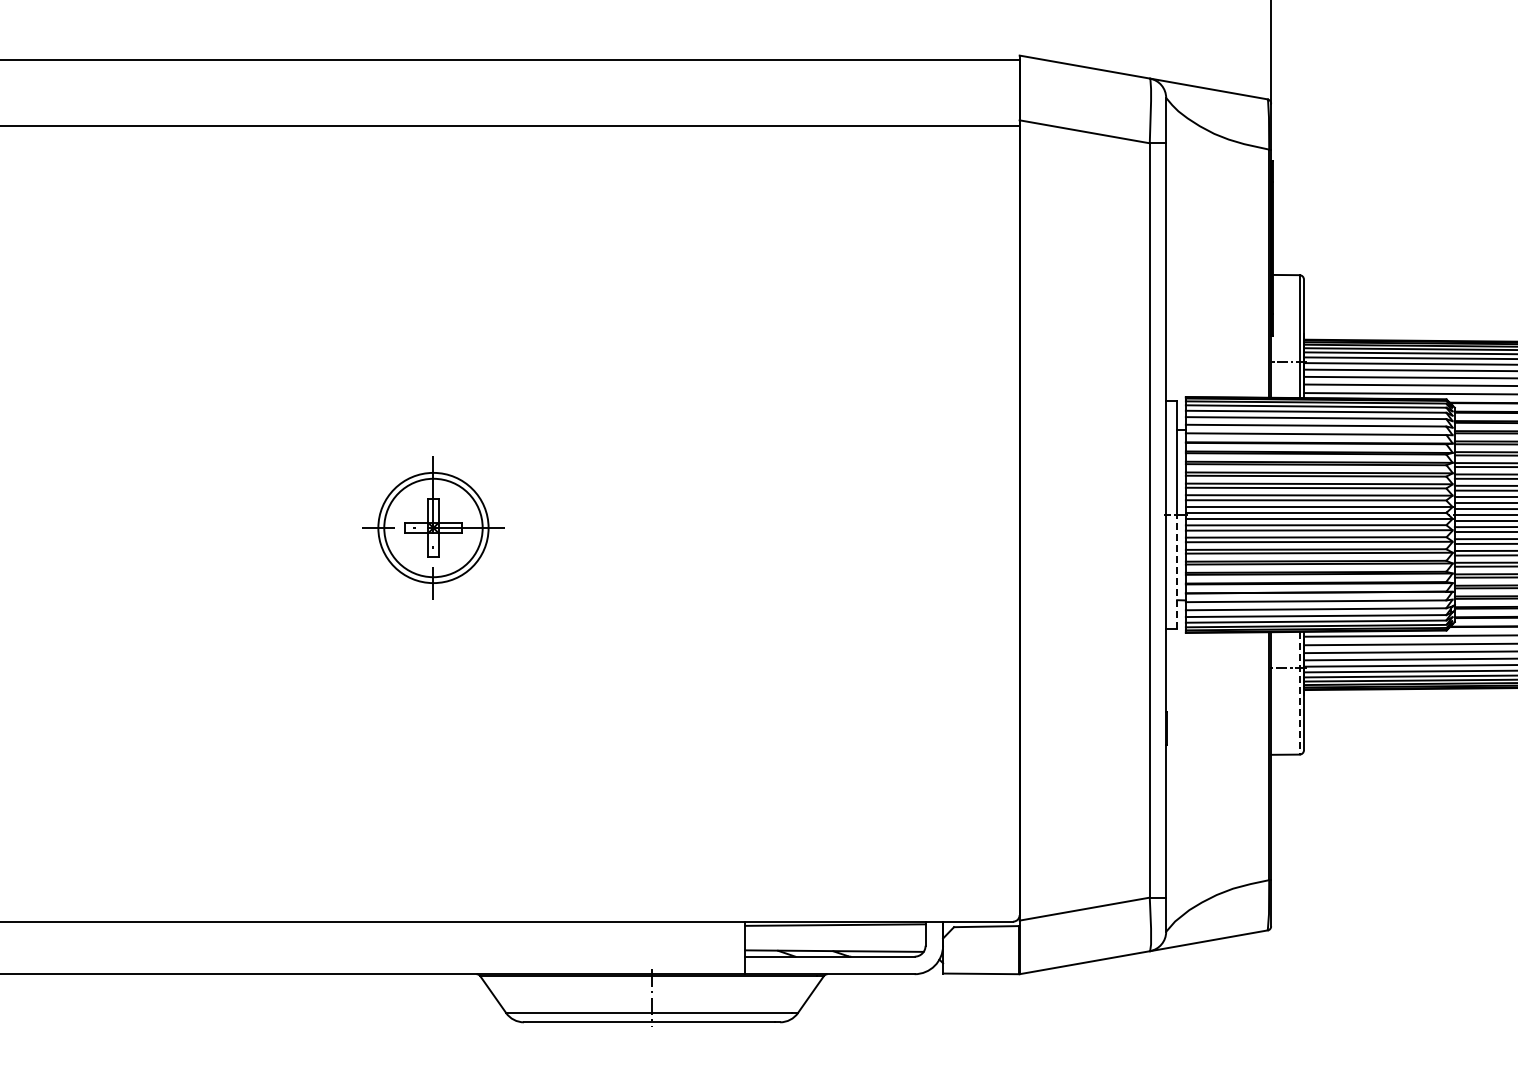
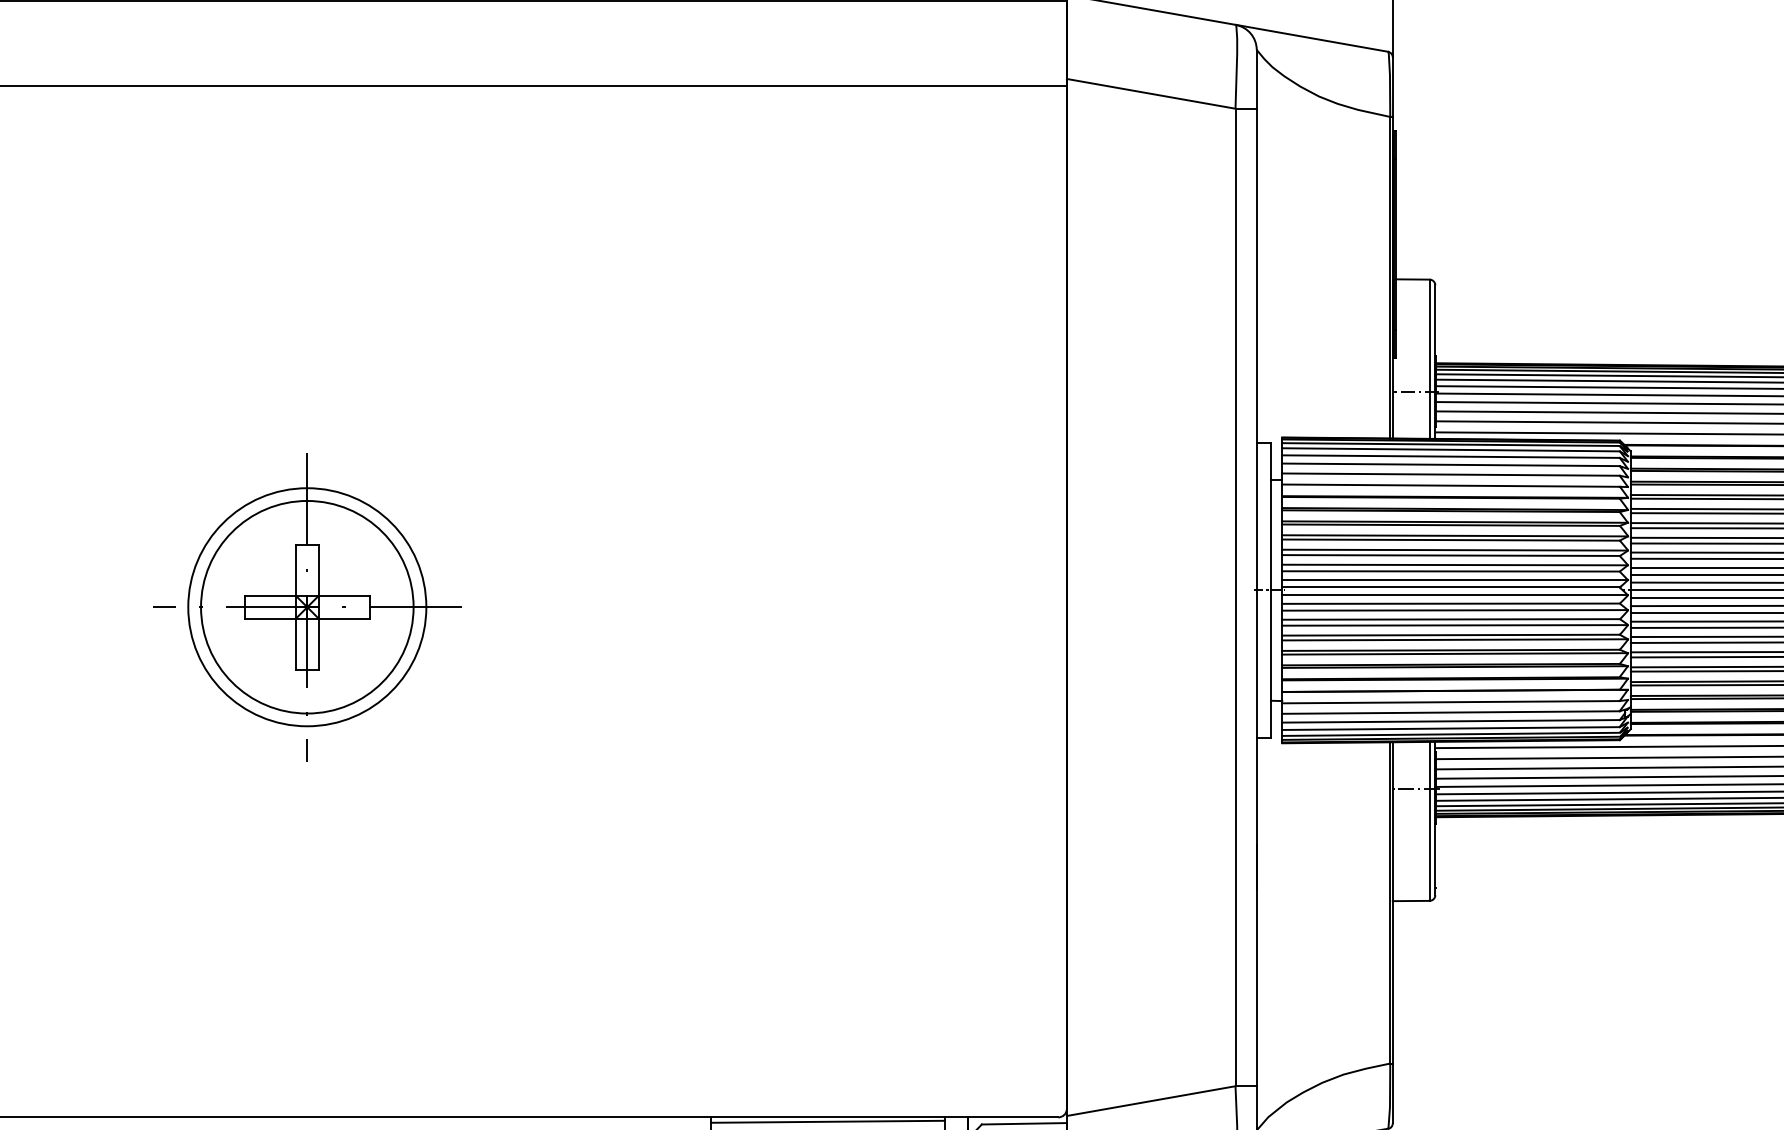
part: (433, 527) -> (307, 606), size x1.67
line: (1177, 571) -> (1271, 663), dashed -> solid
line: (1299, 693) -> (1429, 821), dashed -> solid

